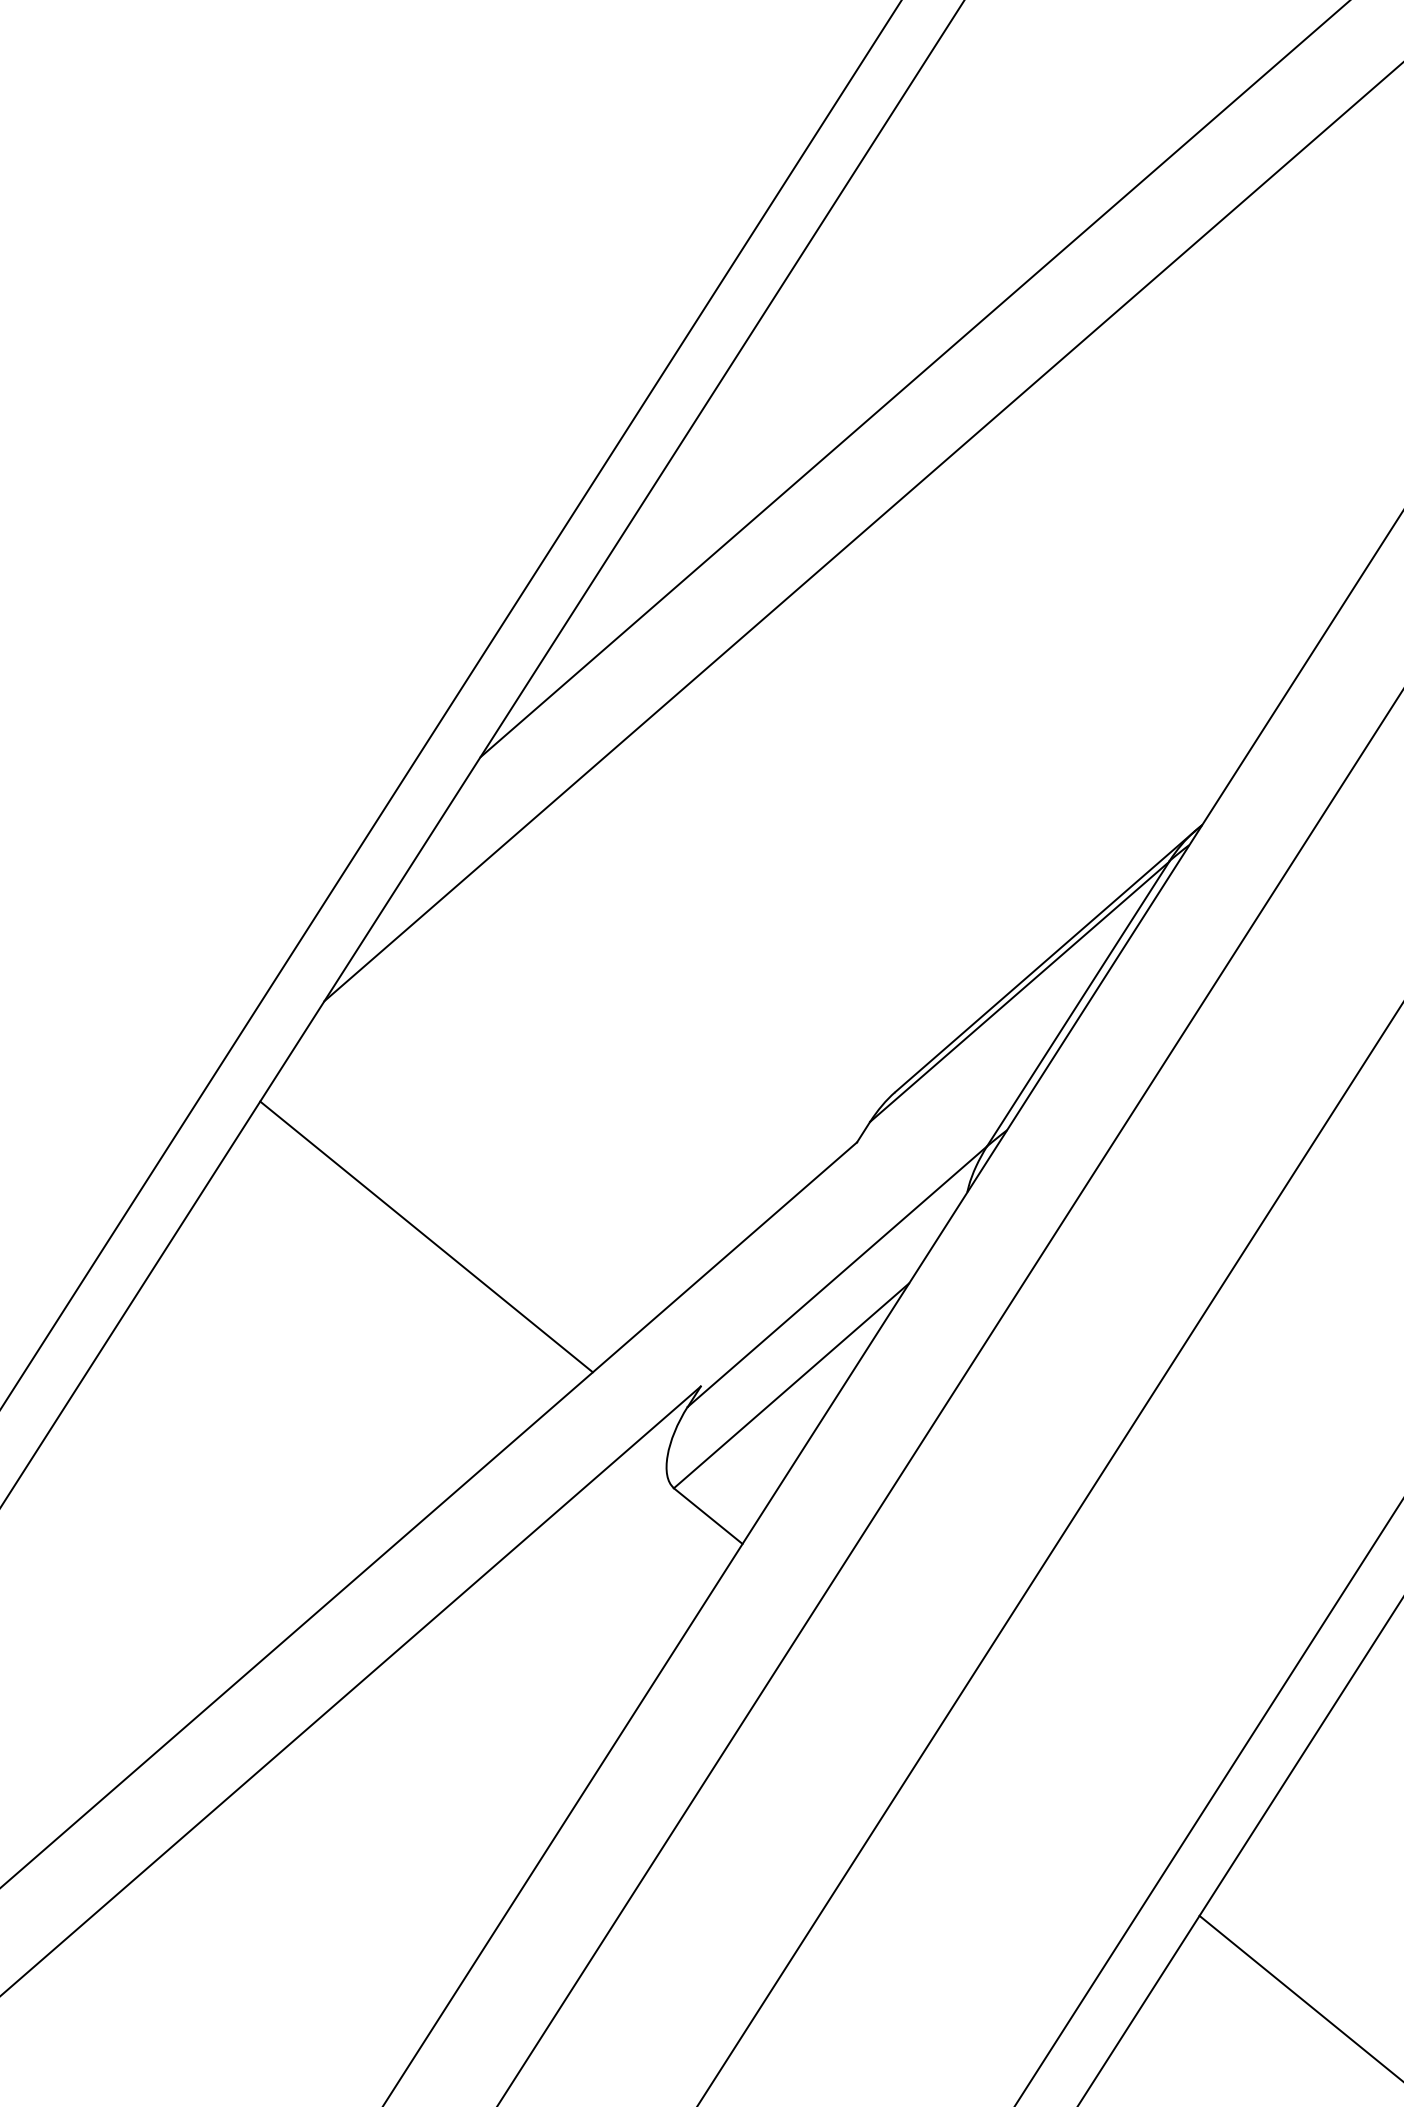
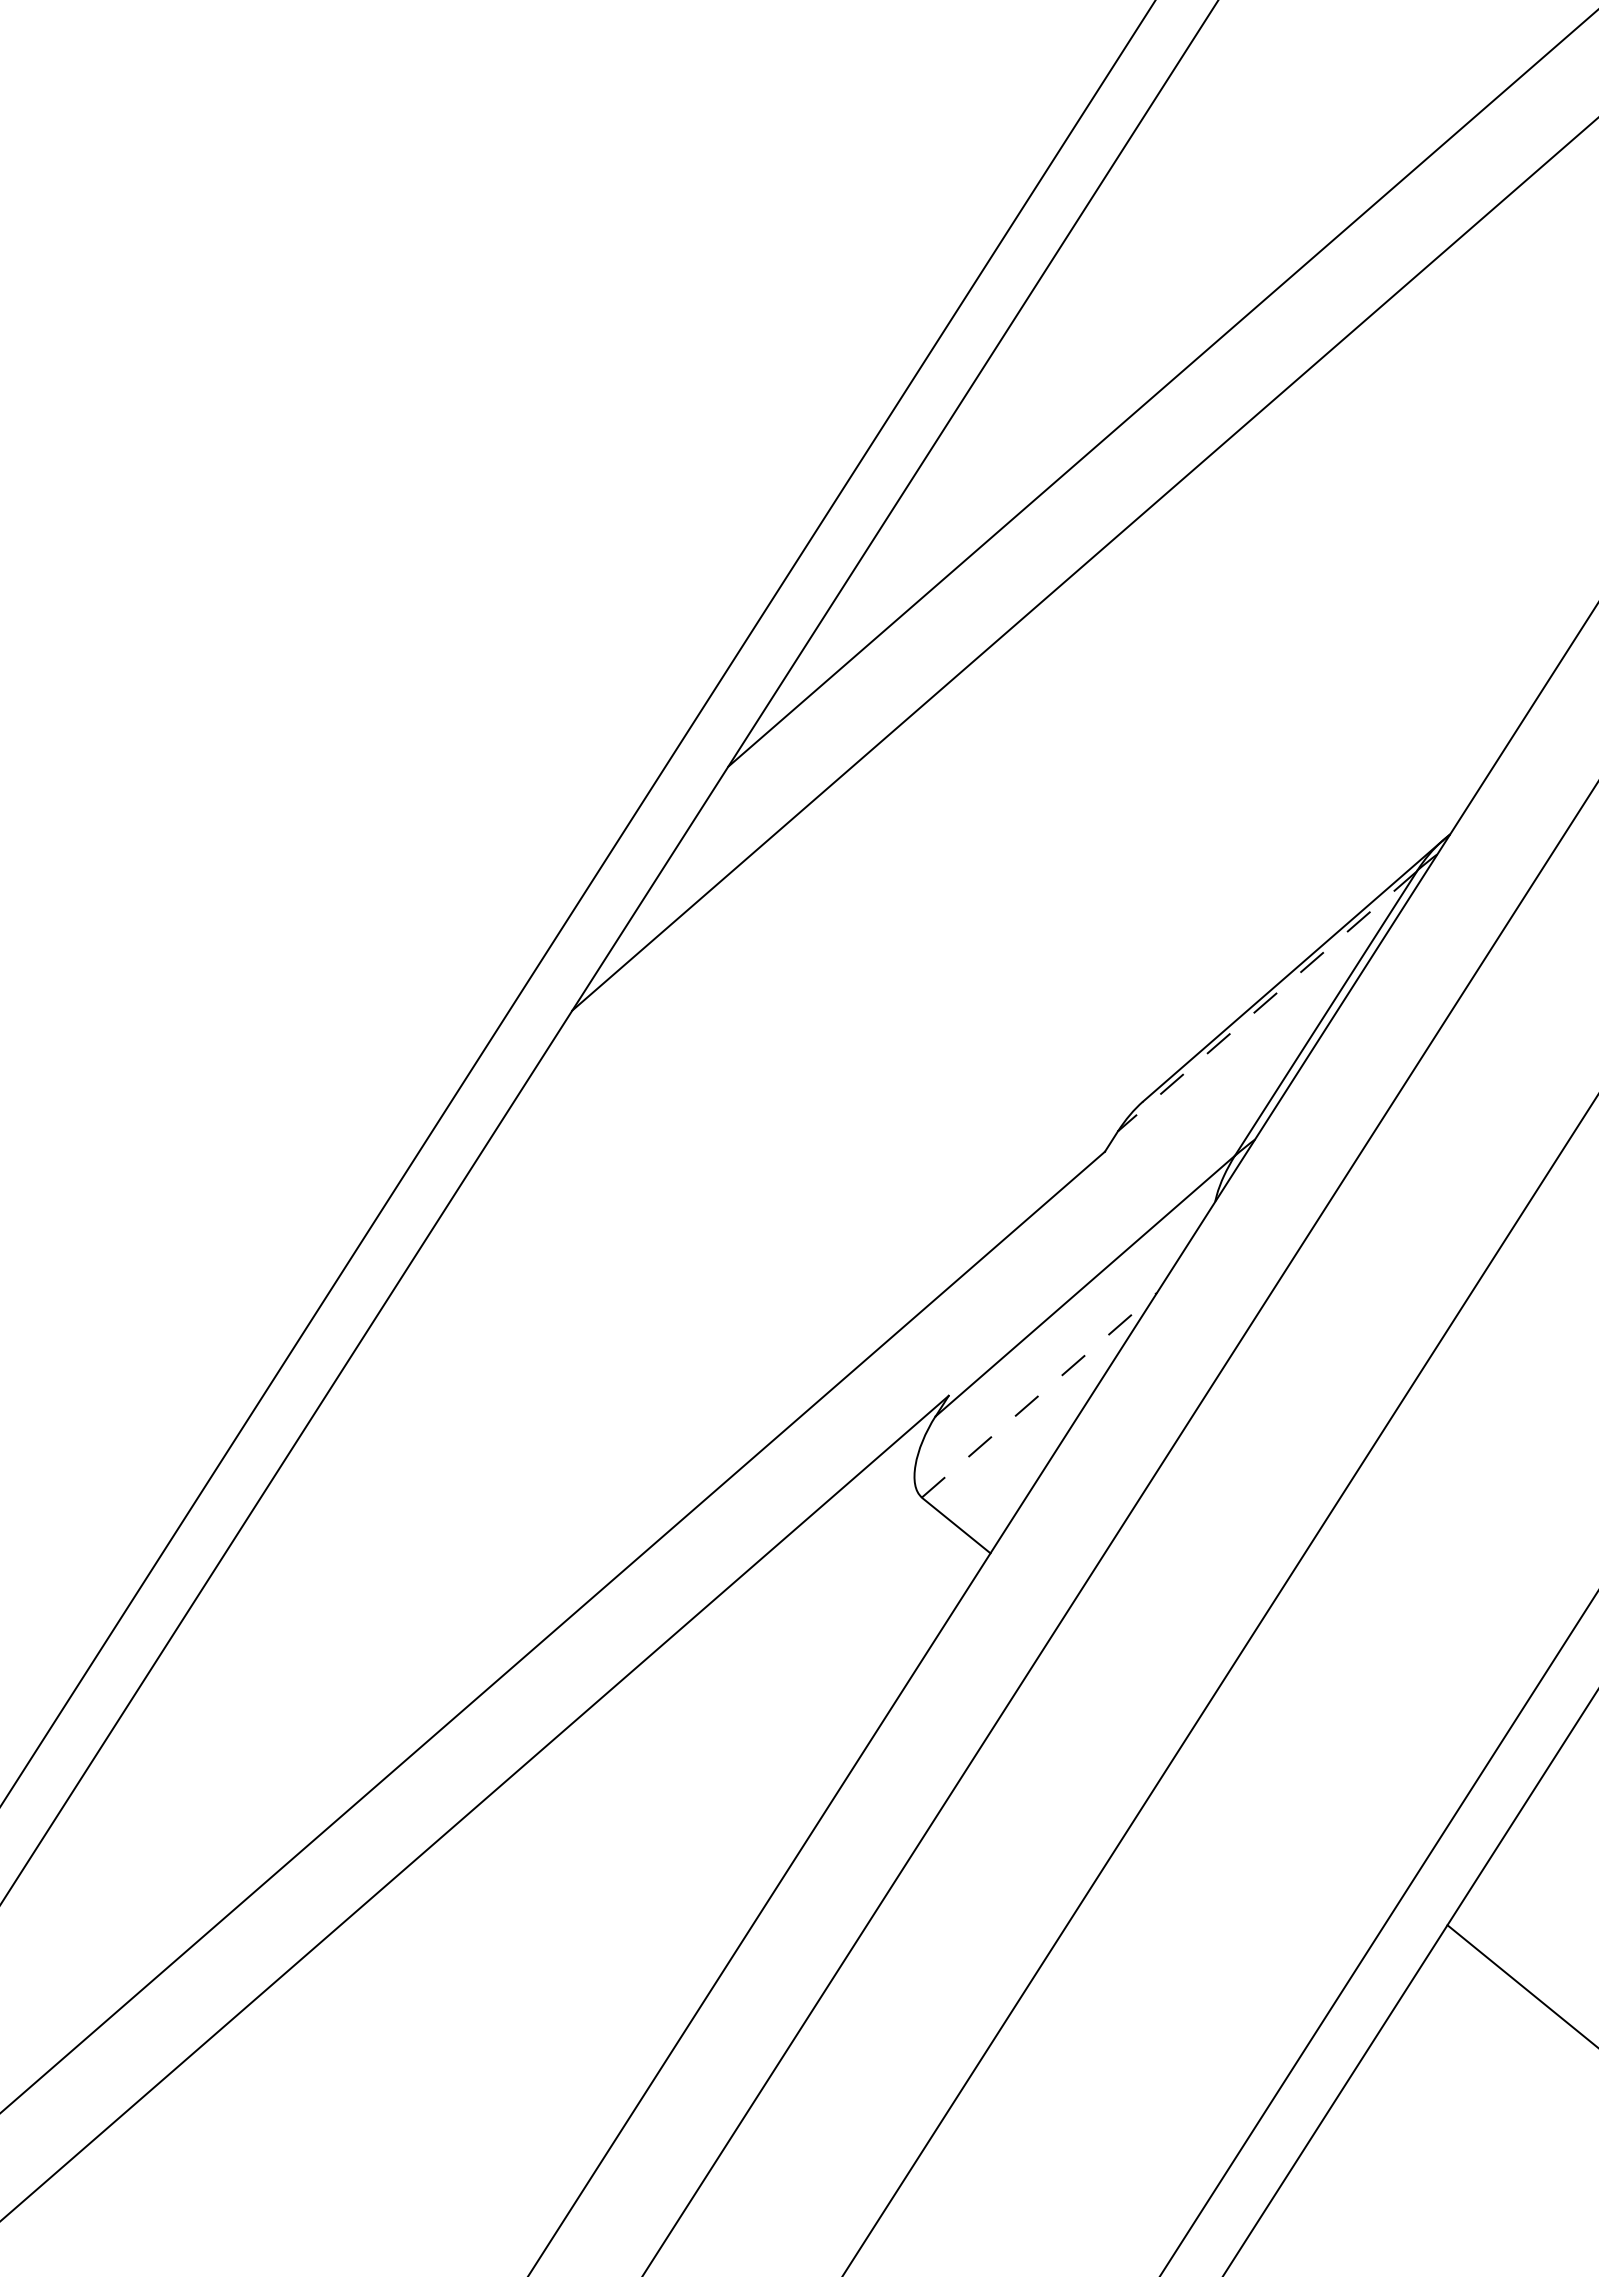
line: (1019, 992) -> (1267, 1001), solid -> dashed
line: (426, 1236) -> (674, 1245), removed
line: (791, 1386) -> (1039, 1395), solid -> dashed

